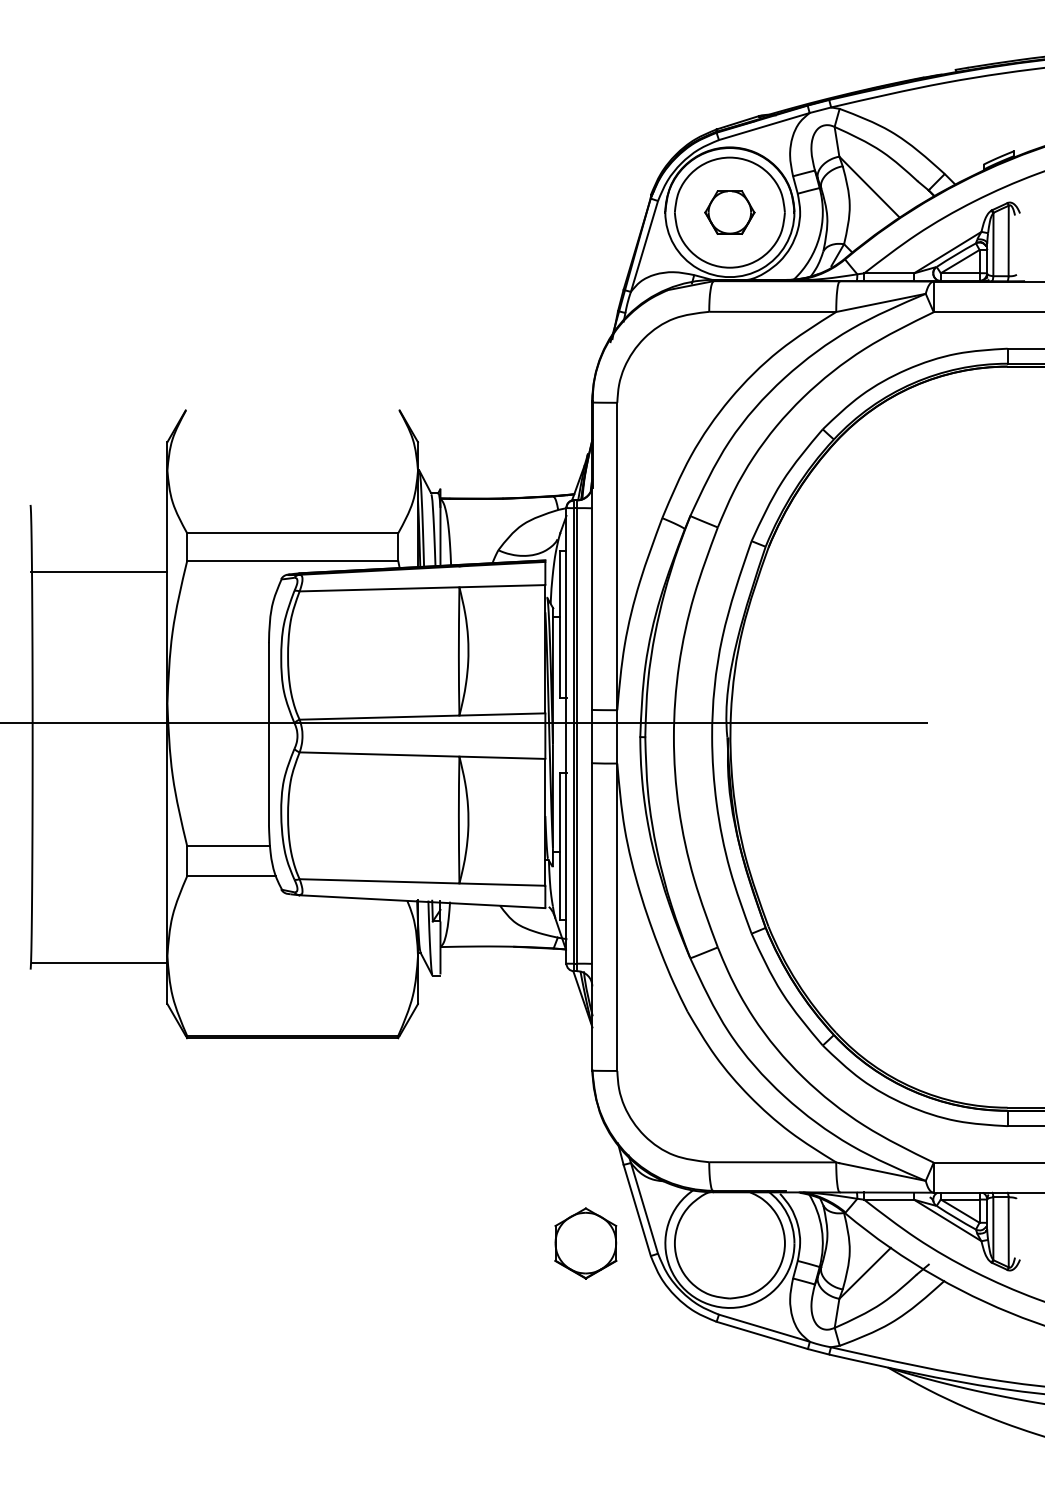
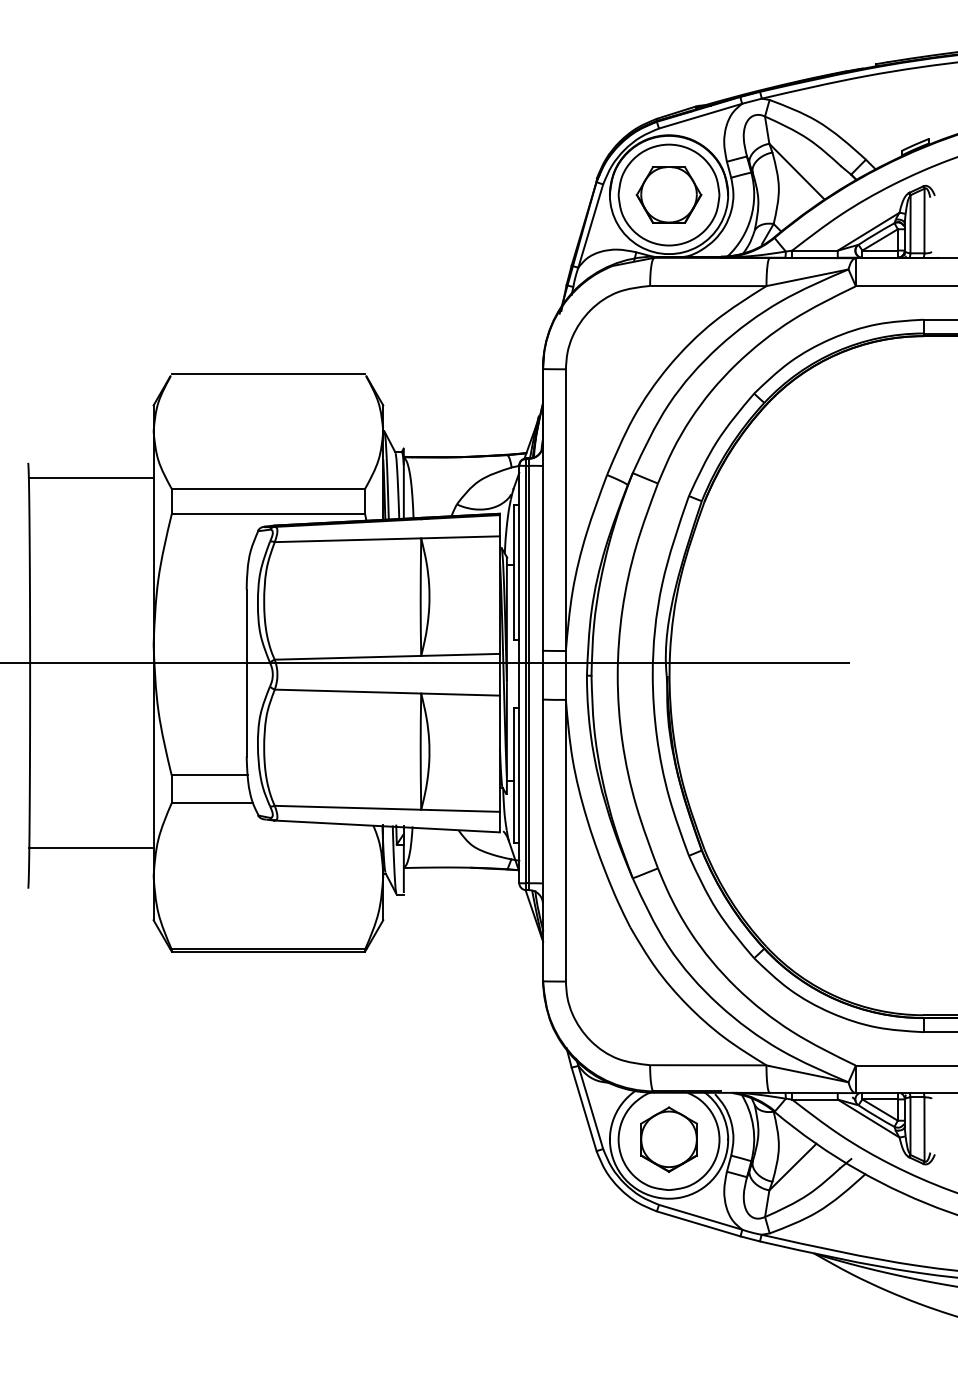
part: (729, 212) -> (668, 194), size x1.43
line: (292, 408) -> (268, 374), added
line: (98, 572) -> (90, 477), moved
line: (99, 962) -> (91, 847), moved
part: (585, 1243) -> (668, 1139), moved

